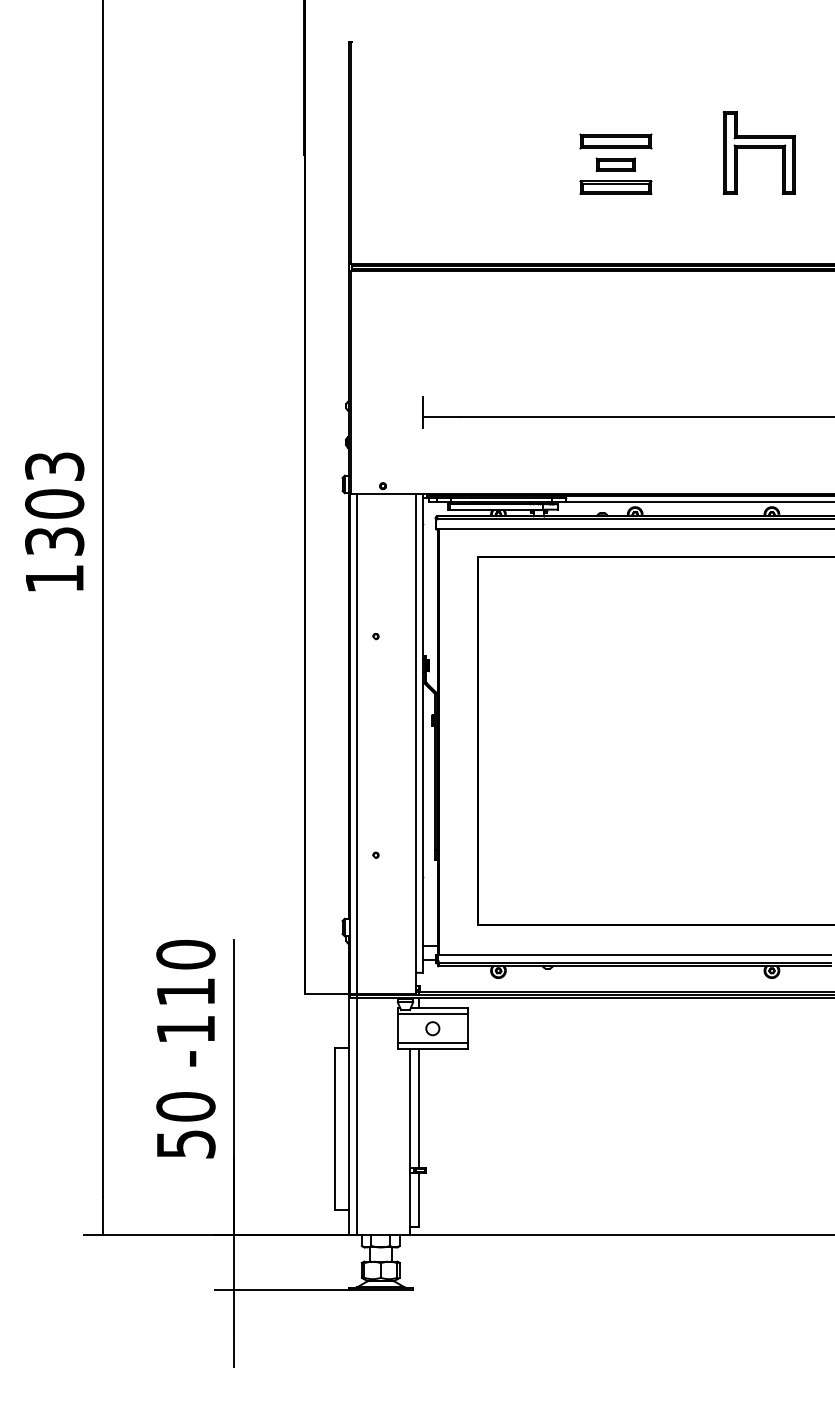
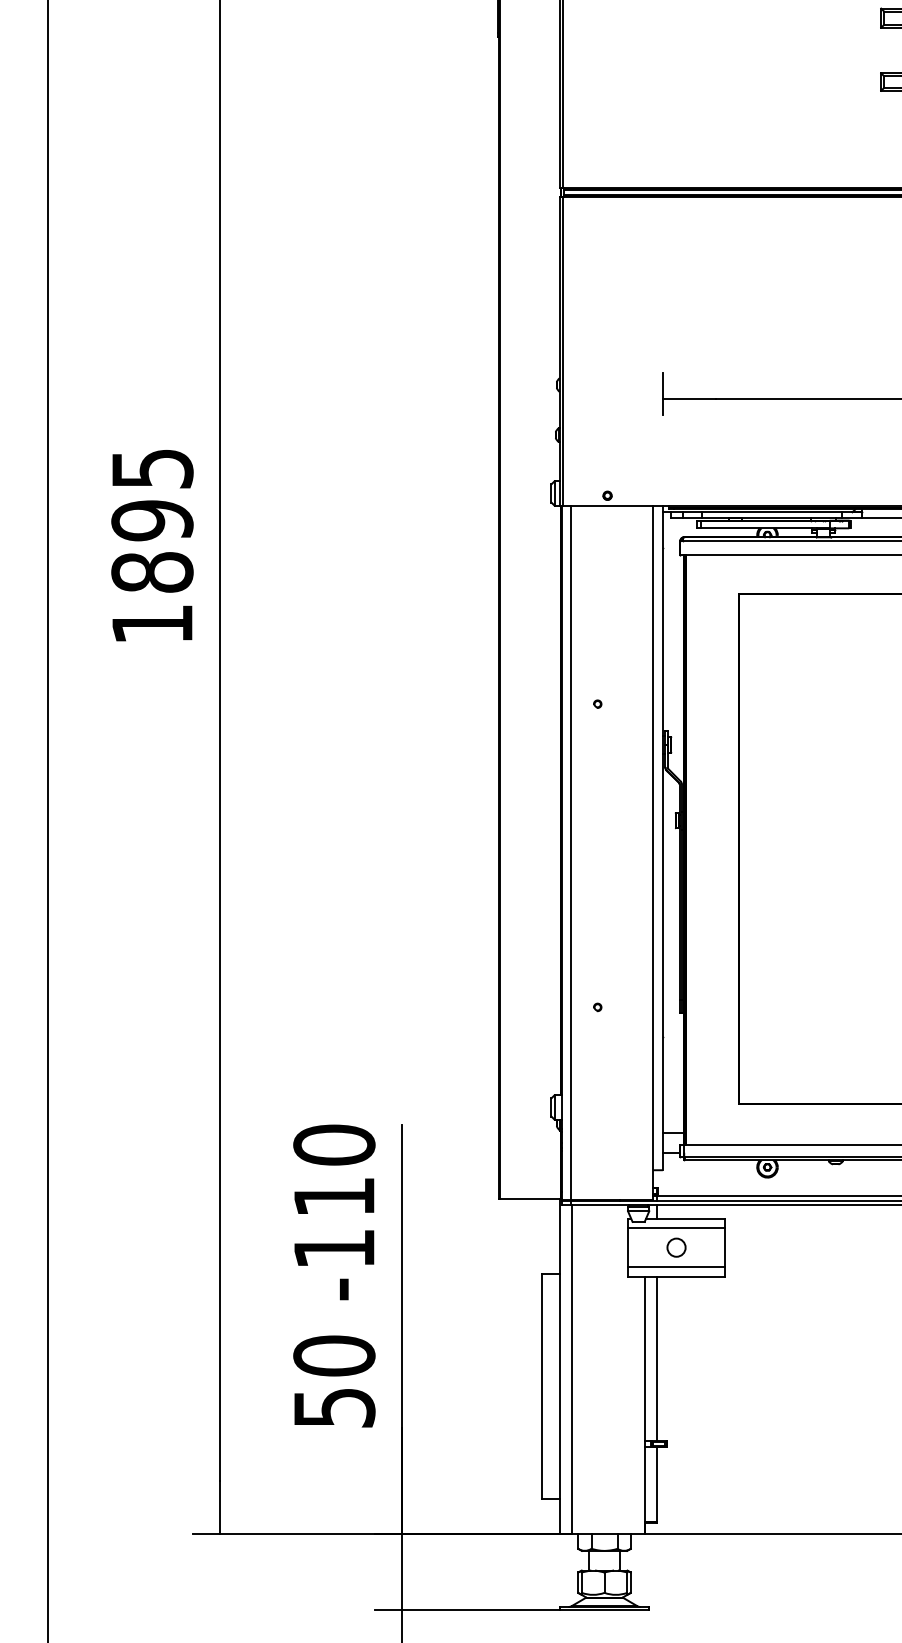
text: (54, 504) -> (152, 521), 1303 -> 1895

